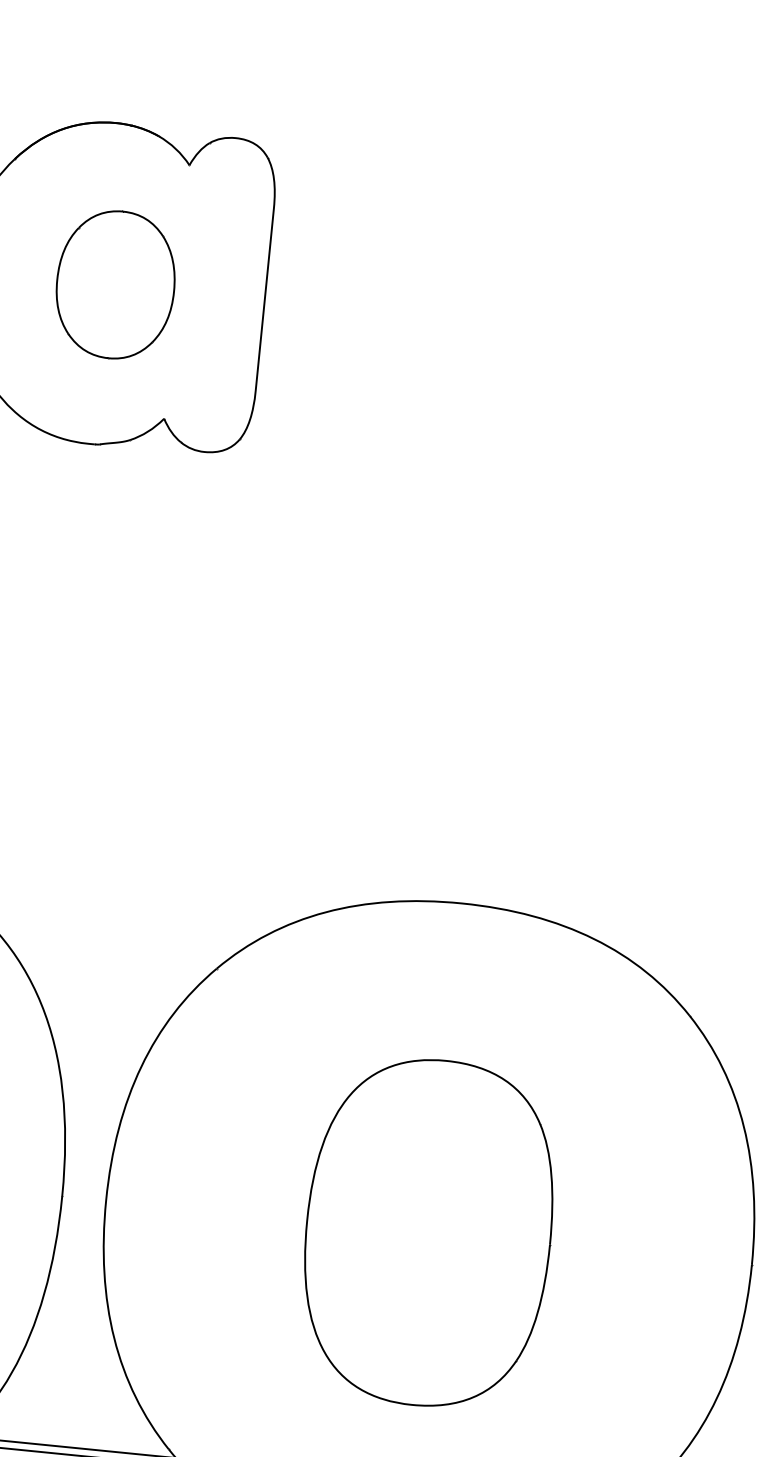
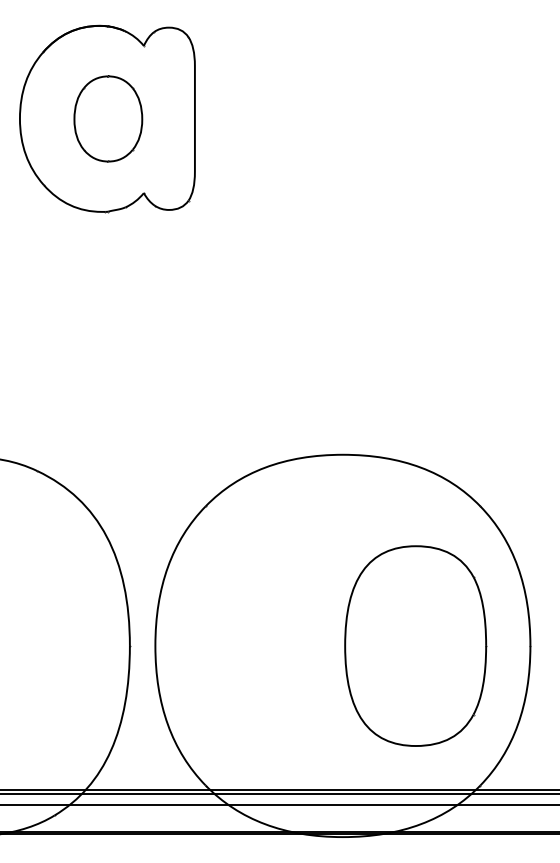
part: (428, 1231) -> (415, 645), moved

